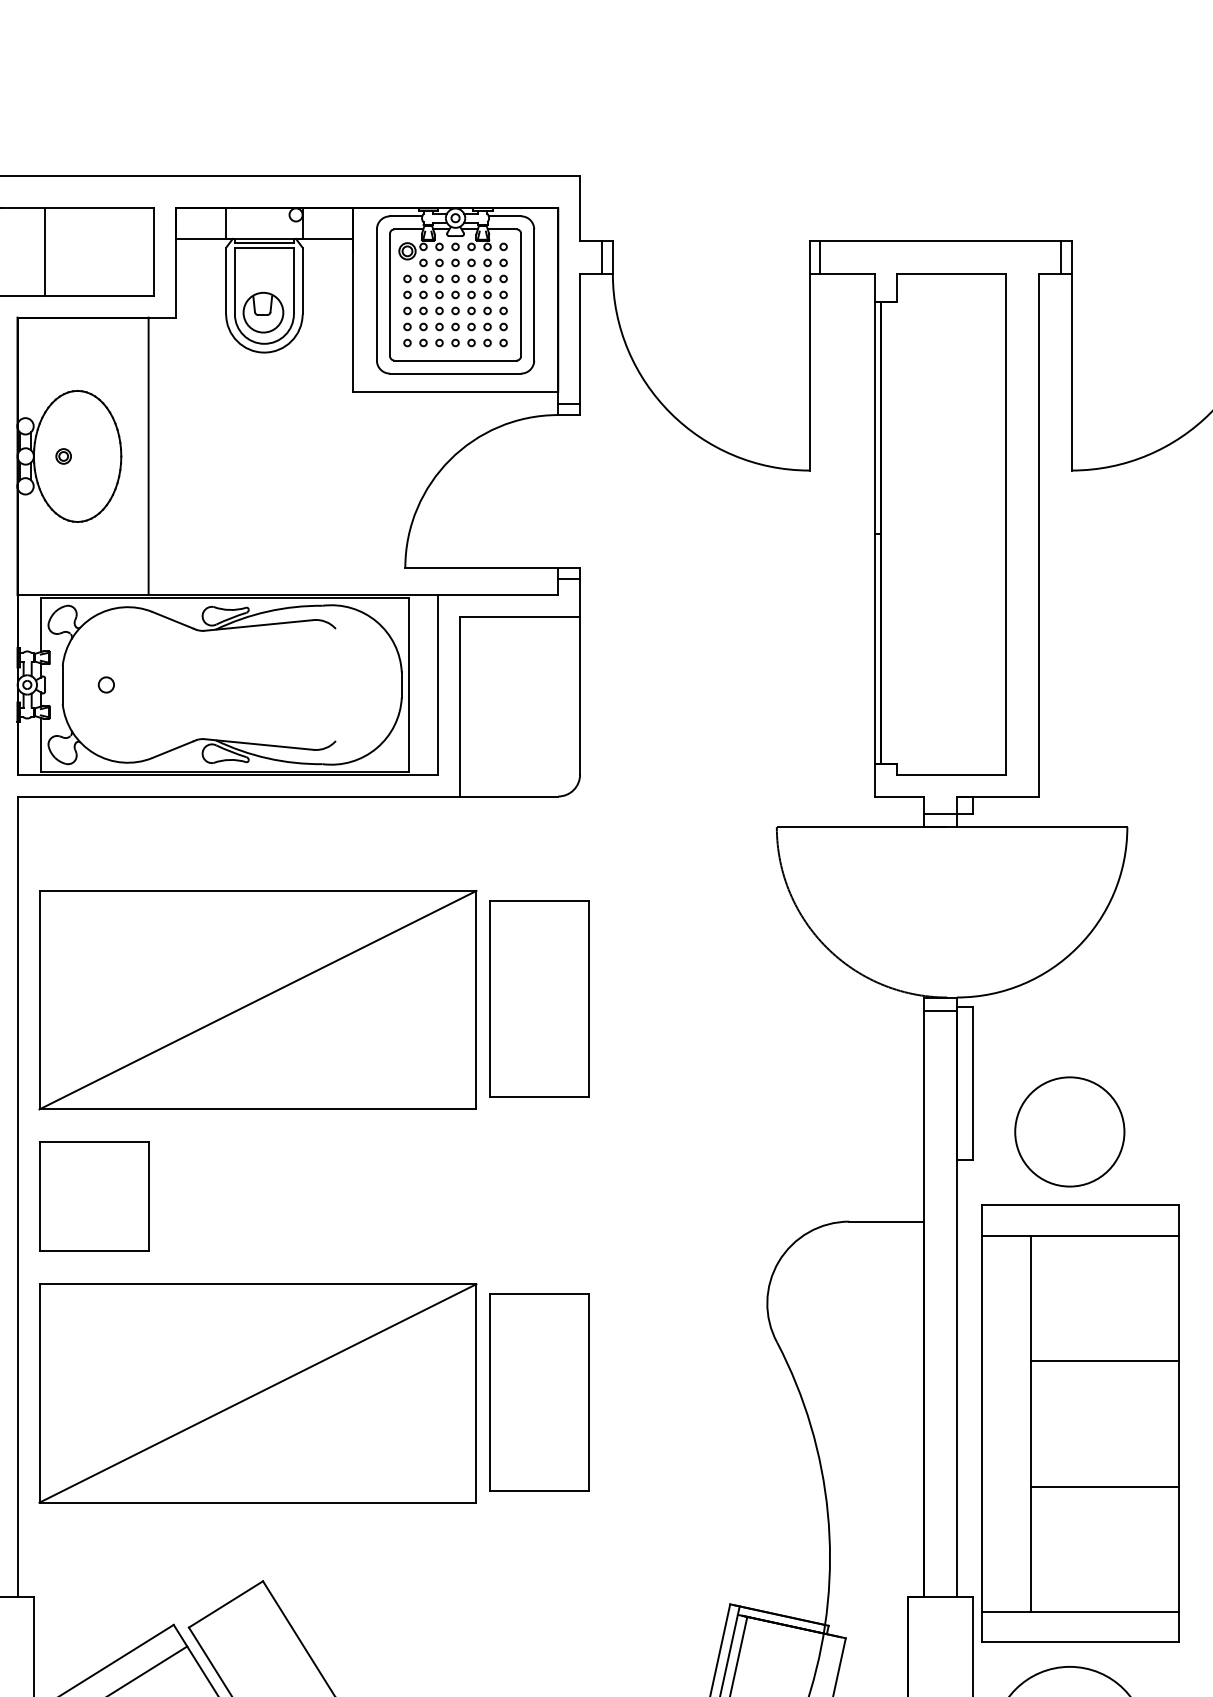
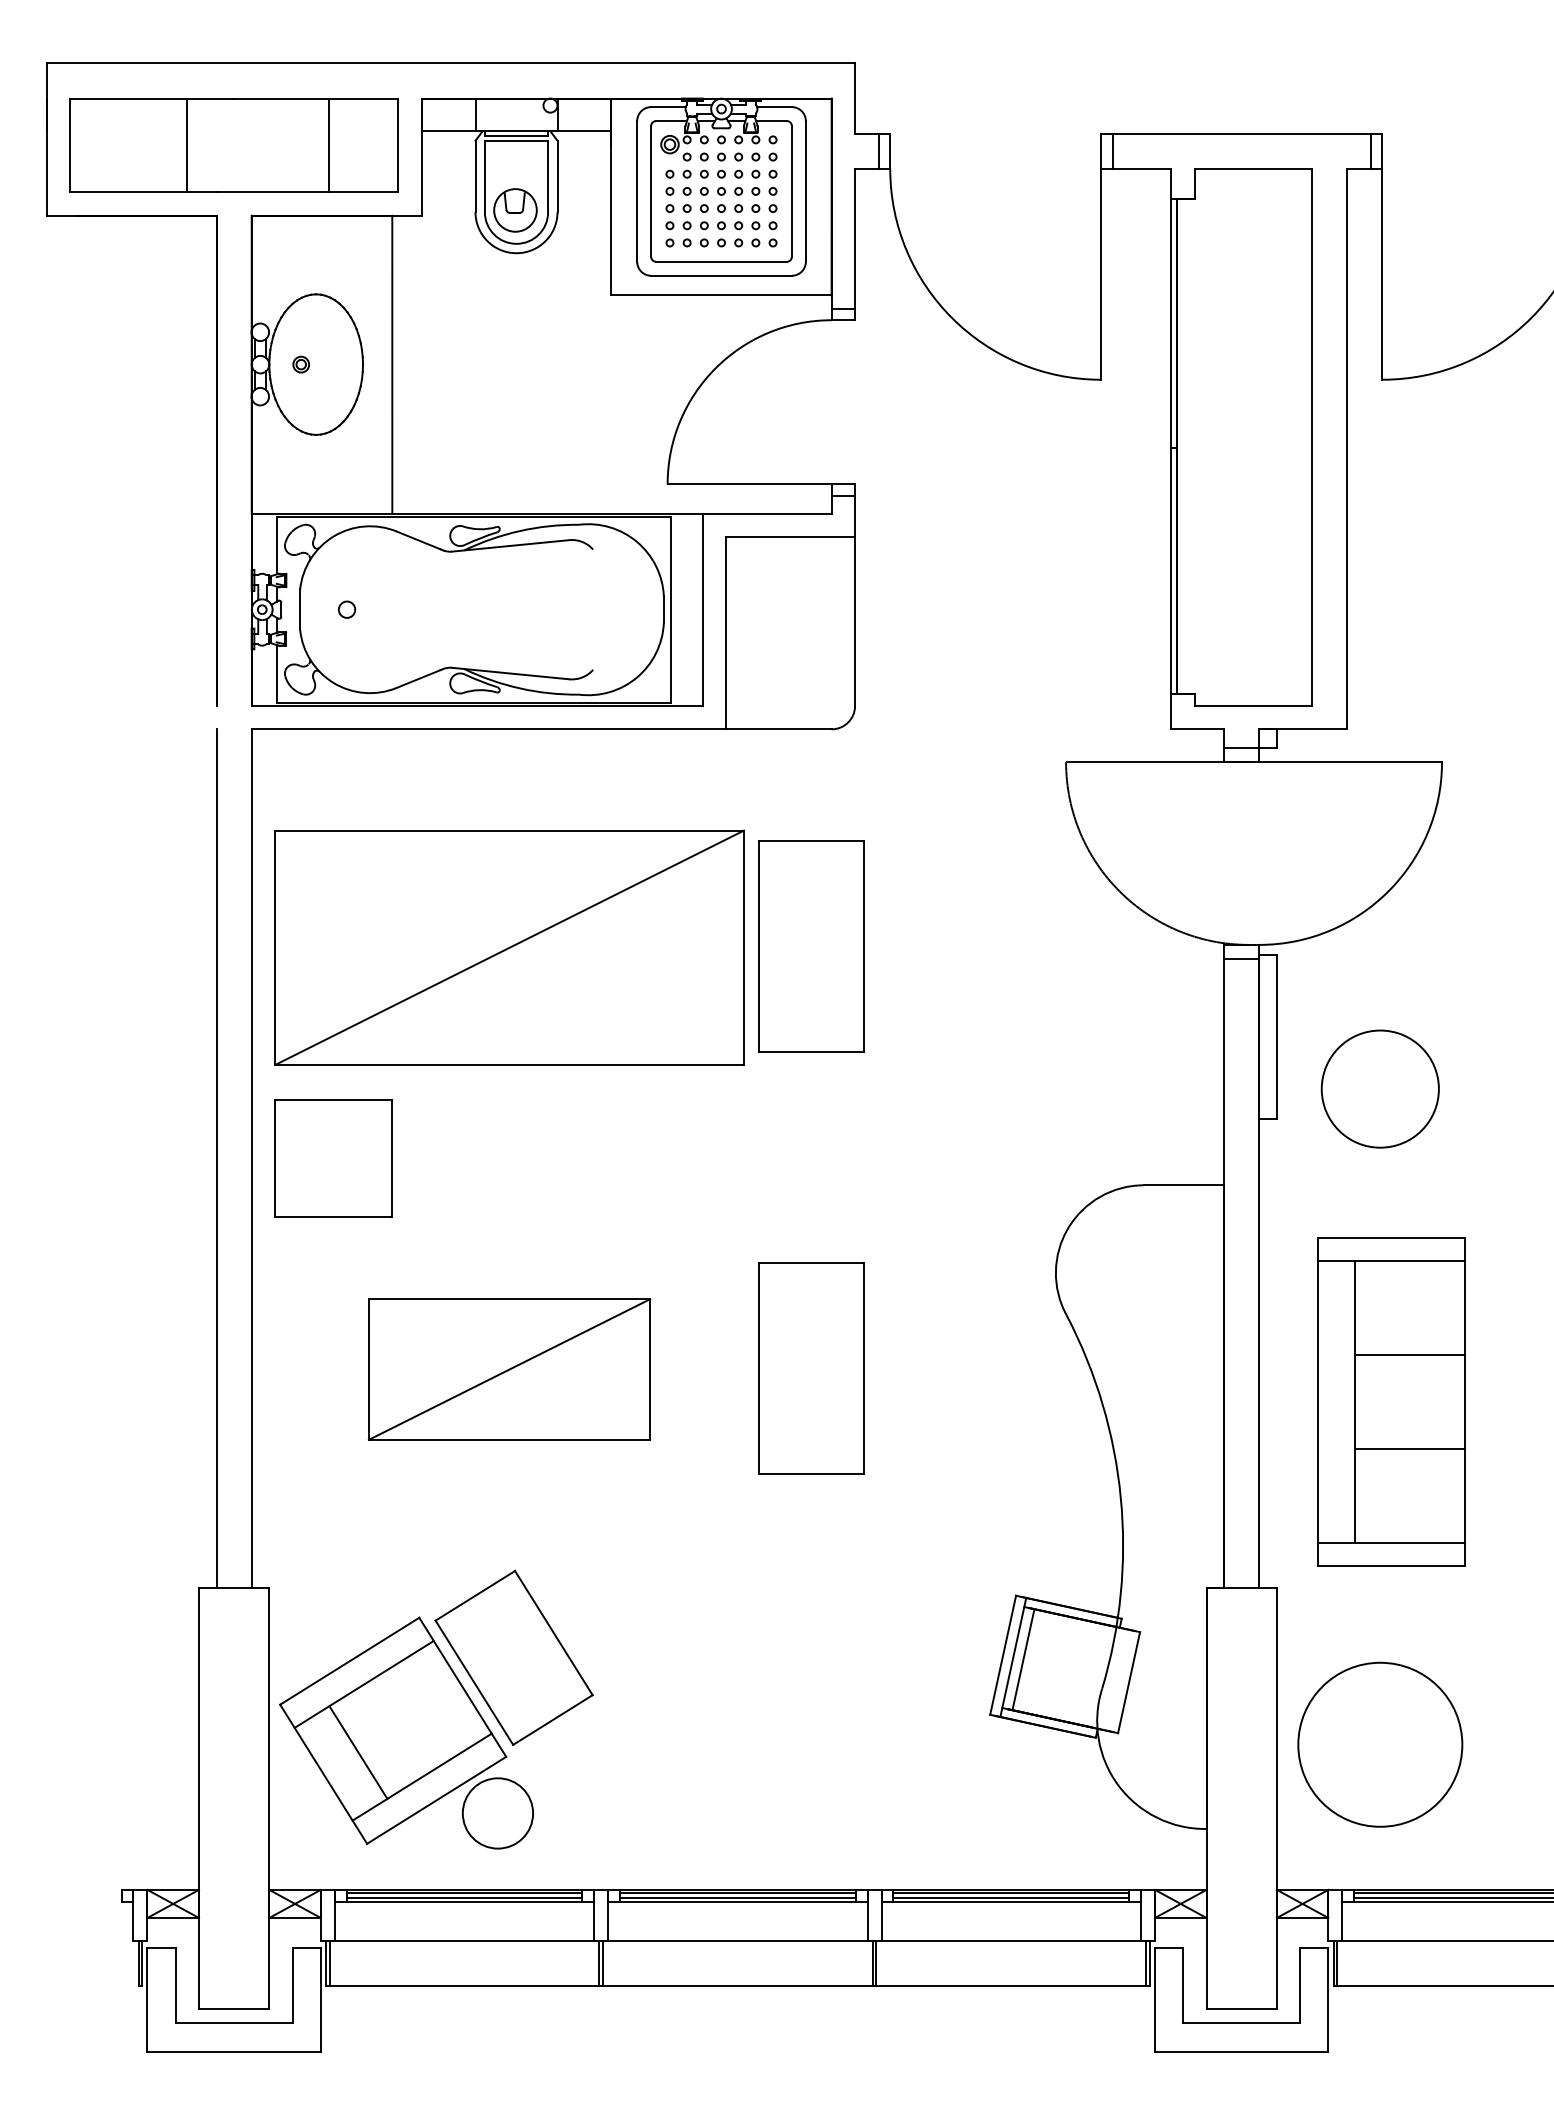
line: (45, 252) -> (329, 145), moved
part: (257, 1393) -> (509, 1369), size x0.6
part: (1080, 1424) -> (1391, 1402), size x0.7

